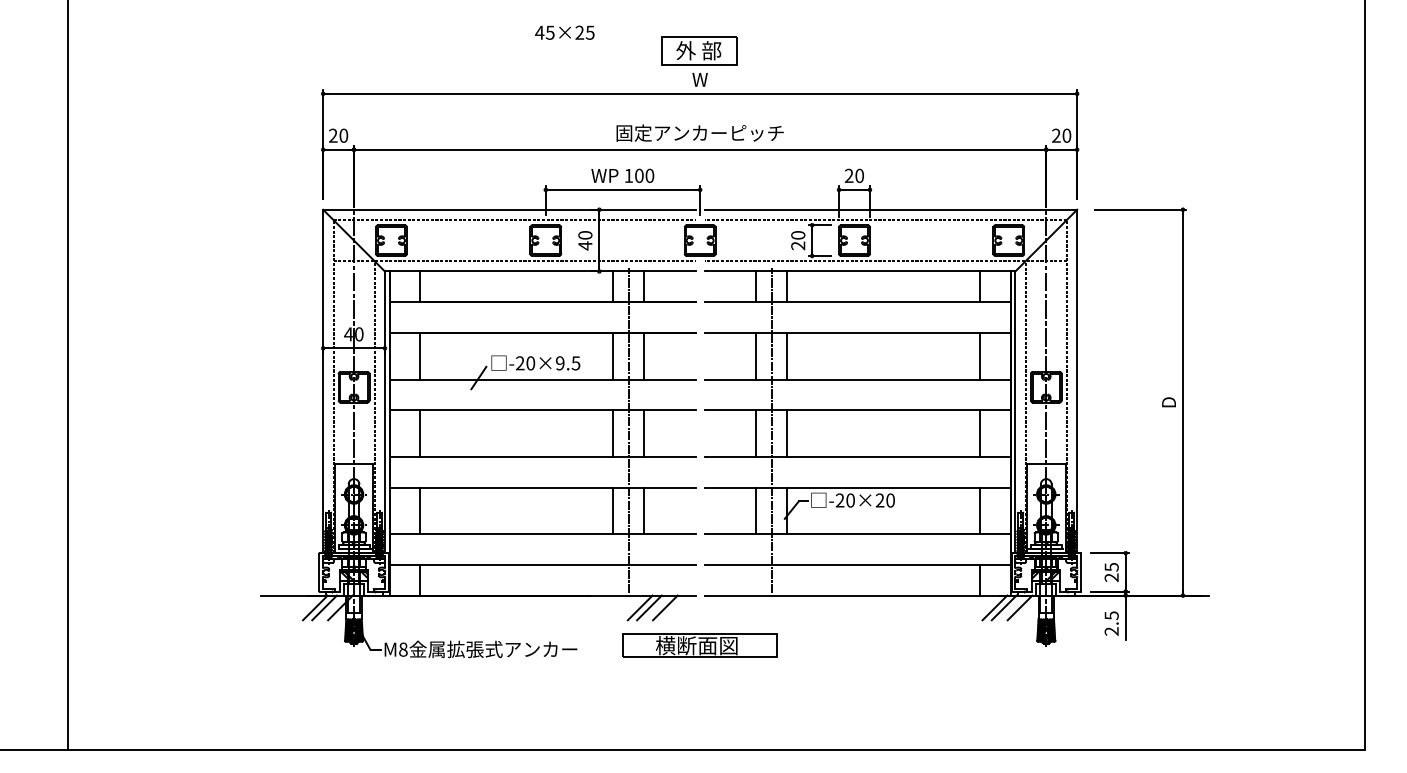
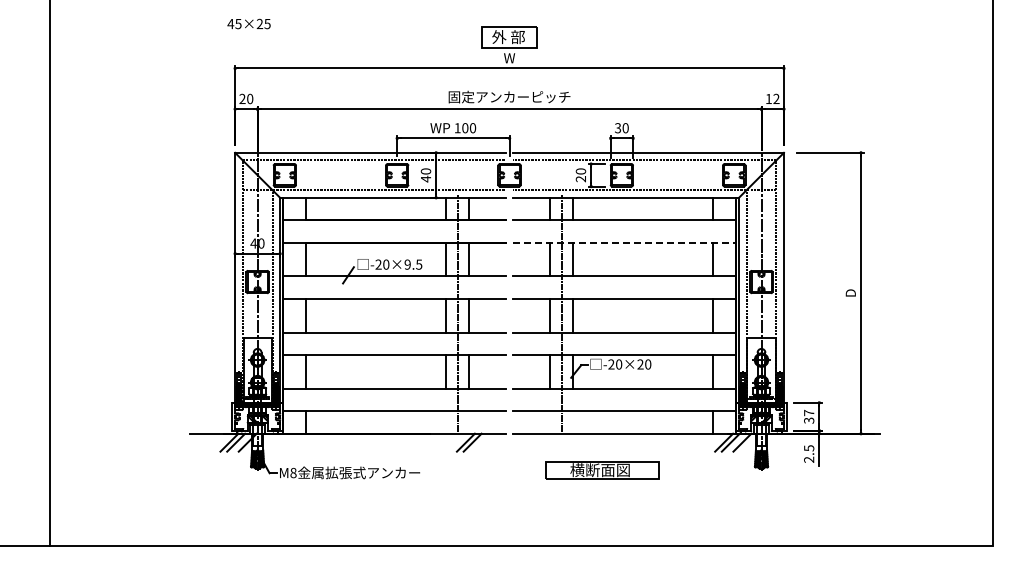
text: (564, 32) -> (248, 23), moved
text: (1061, 135) -> (772, 98), 20 -> 12
text: (849, 176) -> (618, 128), 20 -> 30
line: (858, 332) -> (624, 242), solid -> dashed
text: (1112, 571) -> (809, 416), 25 -> 37
line: (665, 607) -> (484, 442), removed
part: (700, 646) -> (602, 470), moved

